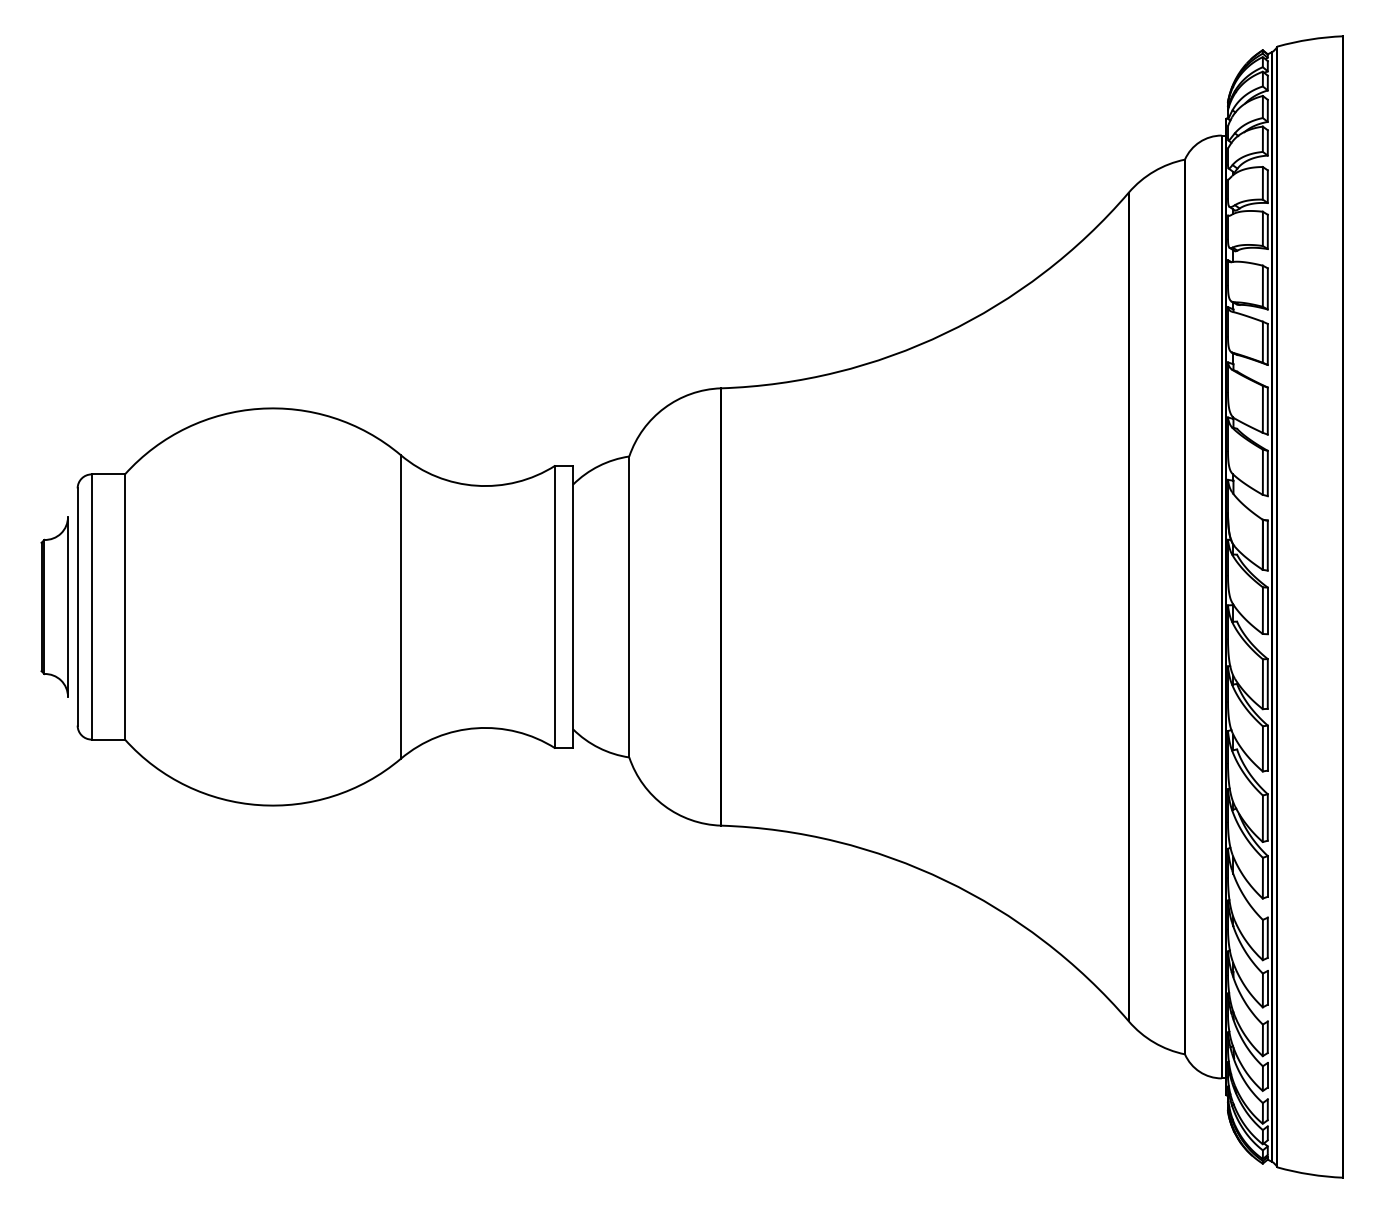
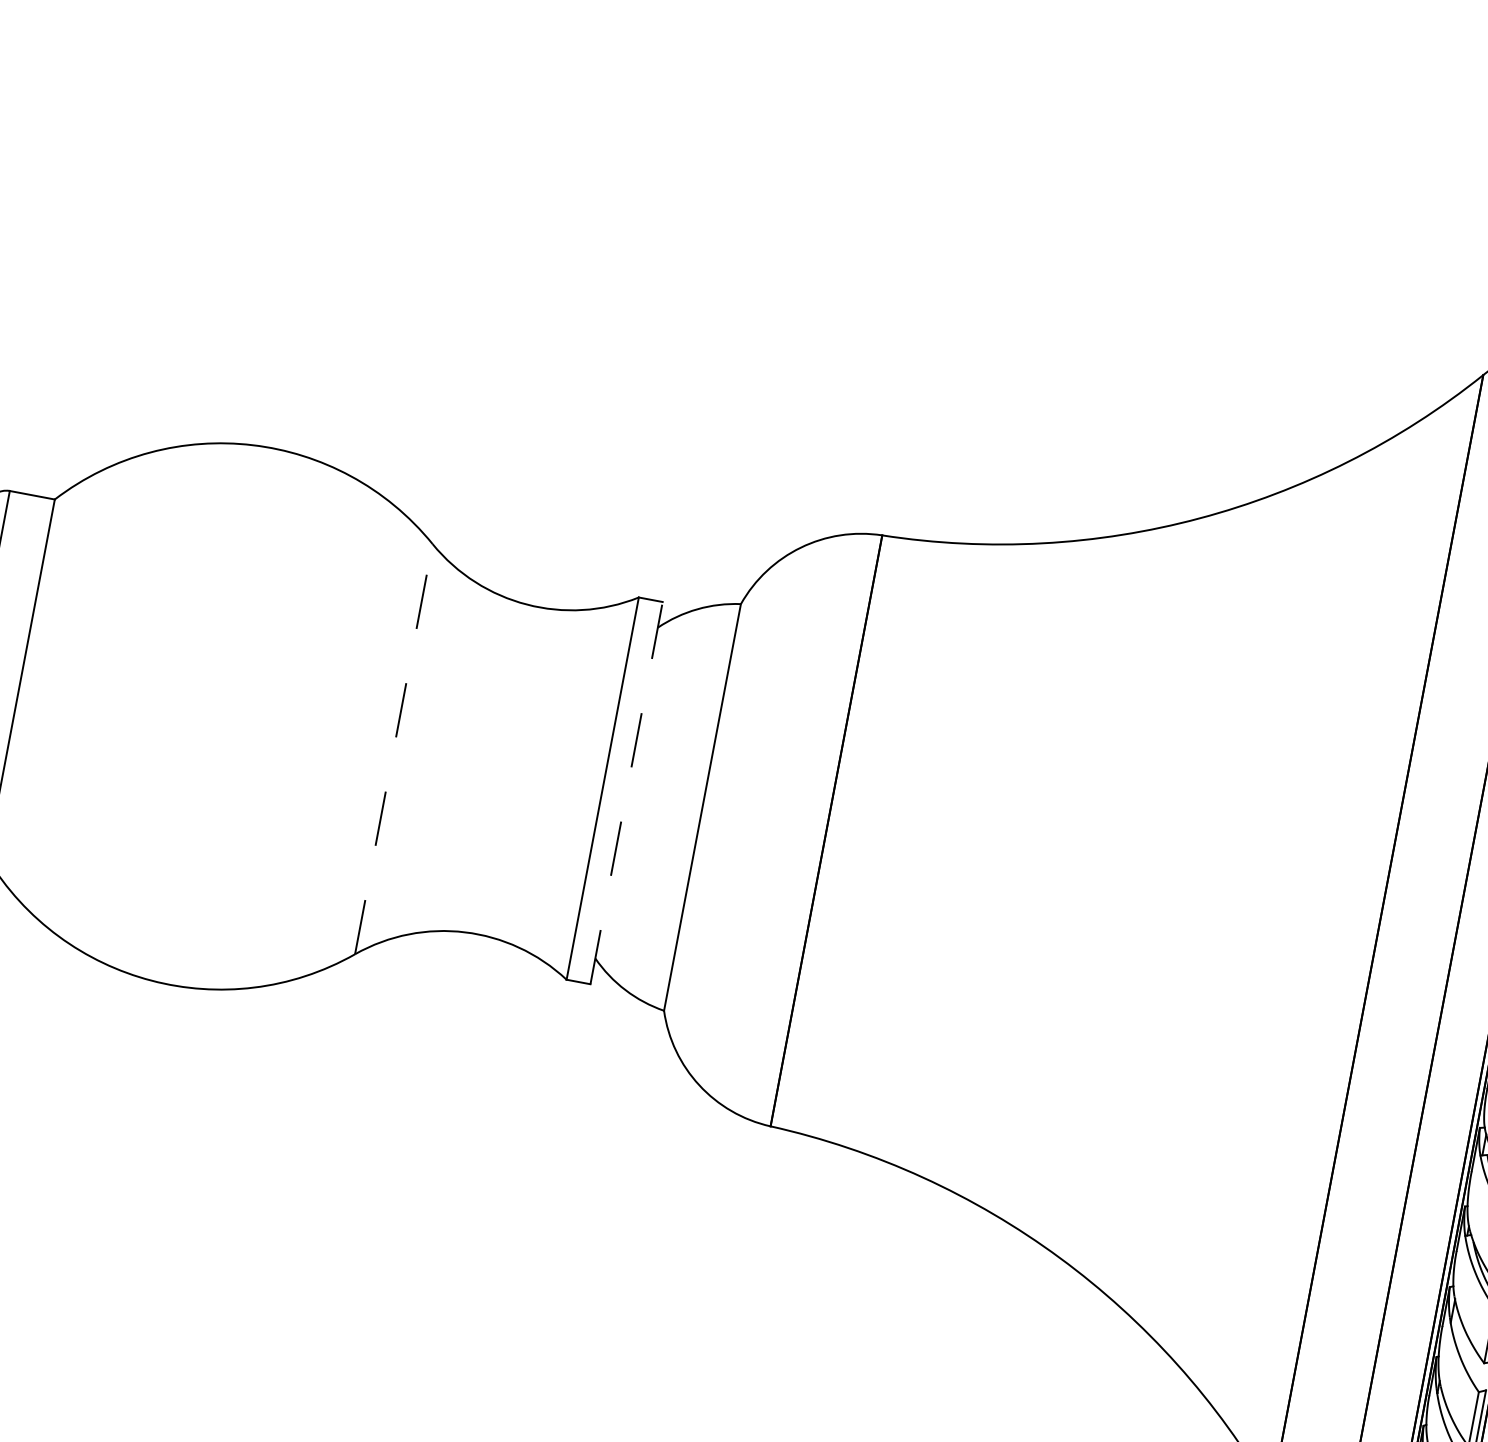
line: (400, 606) -> (393, 748), solid -> dashed
line: (573, 606) -> (627, 792), solid -> dashed

